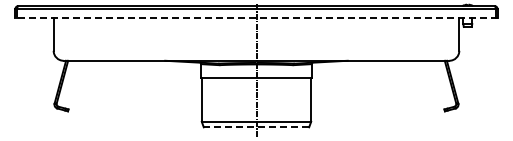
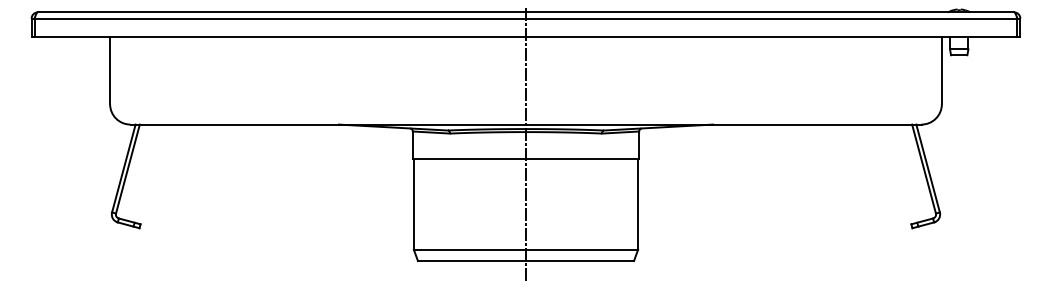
line: (256, 18) -> (526, 37), dashed -> solid
line: (256, 127) -> (526, 261), dashed -> solid

